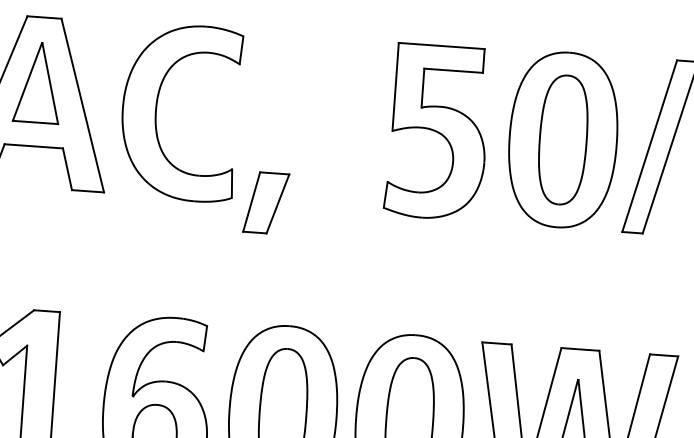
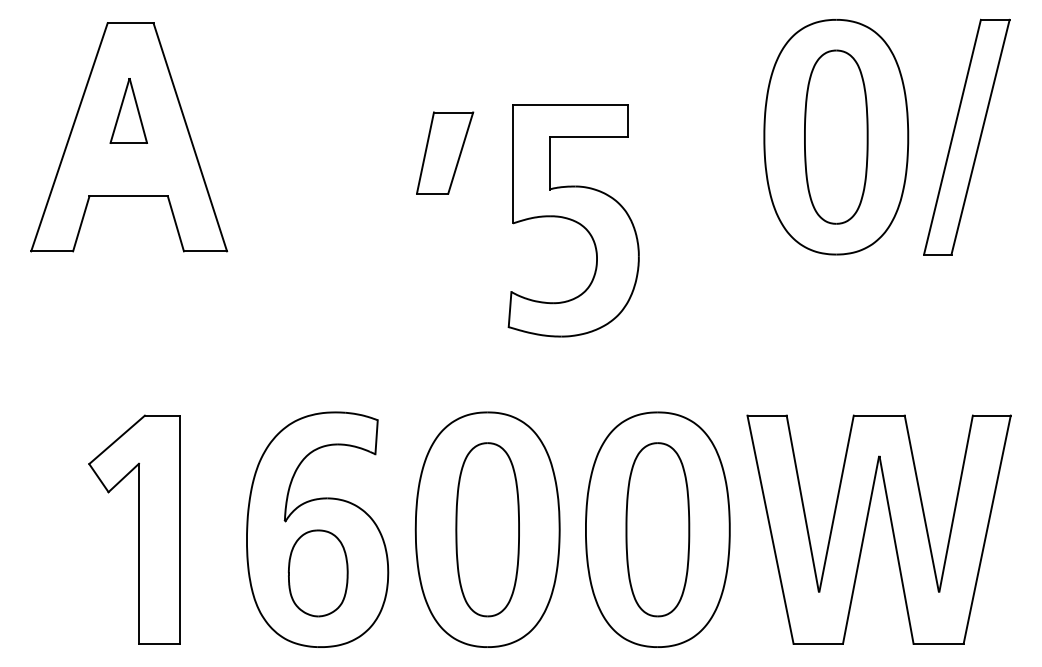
part: (38, 82) -> (128, 110), size x0.6
part: (156, 111) -> (289, 137), removed
part: (437, 131) -> (573, 220), moved
part: (266, 202) -> (445, 152), moved

